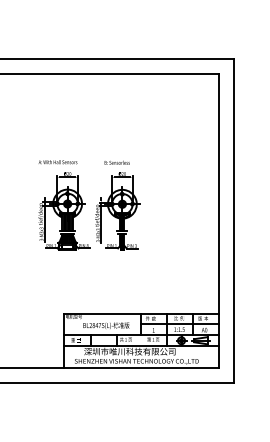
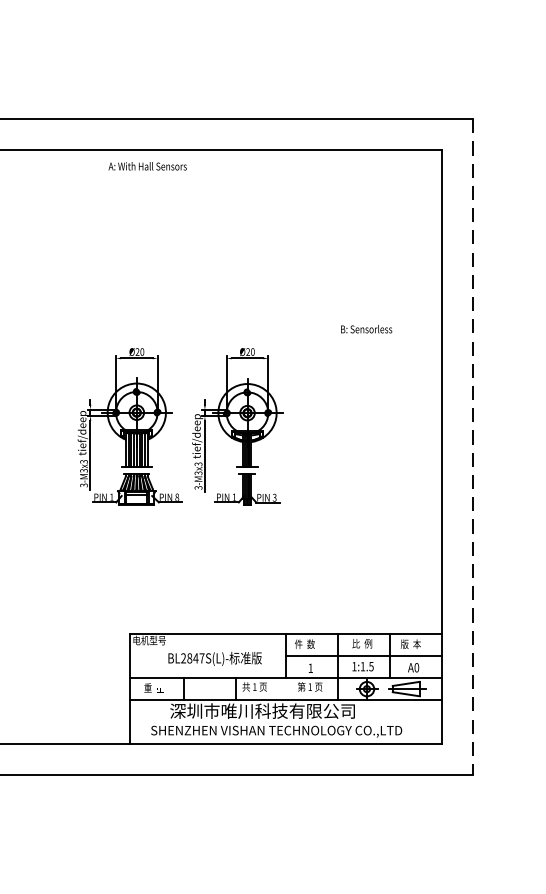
text: (57, 162) -> (146, 166), moved
text: (116, 162) -> (364, 328), moved
line: (234, 221) -> (474, 448), solid -> dashed

